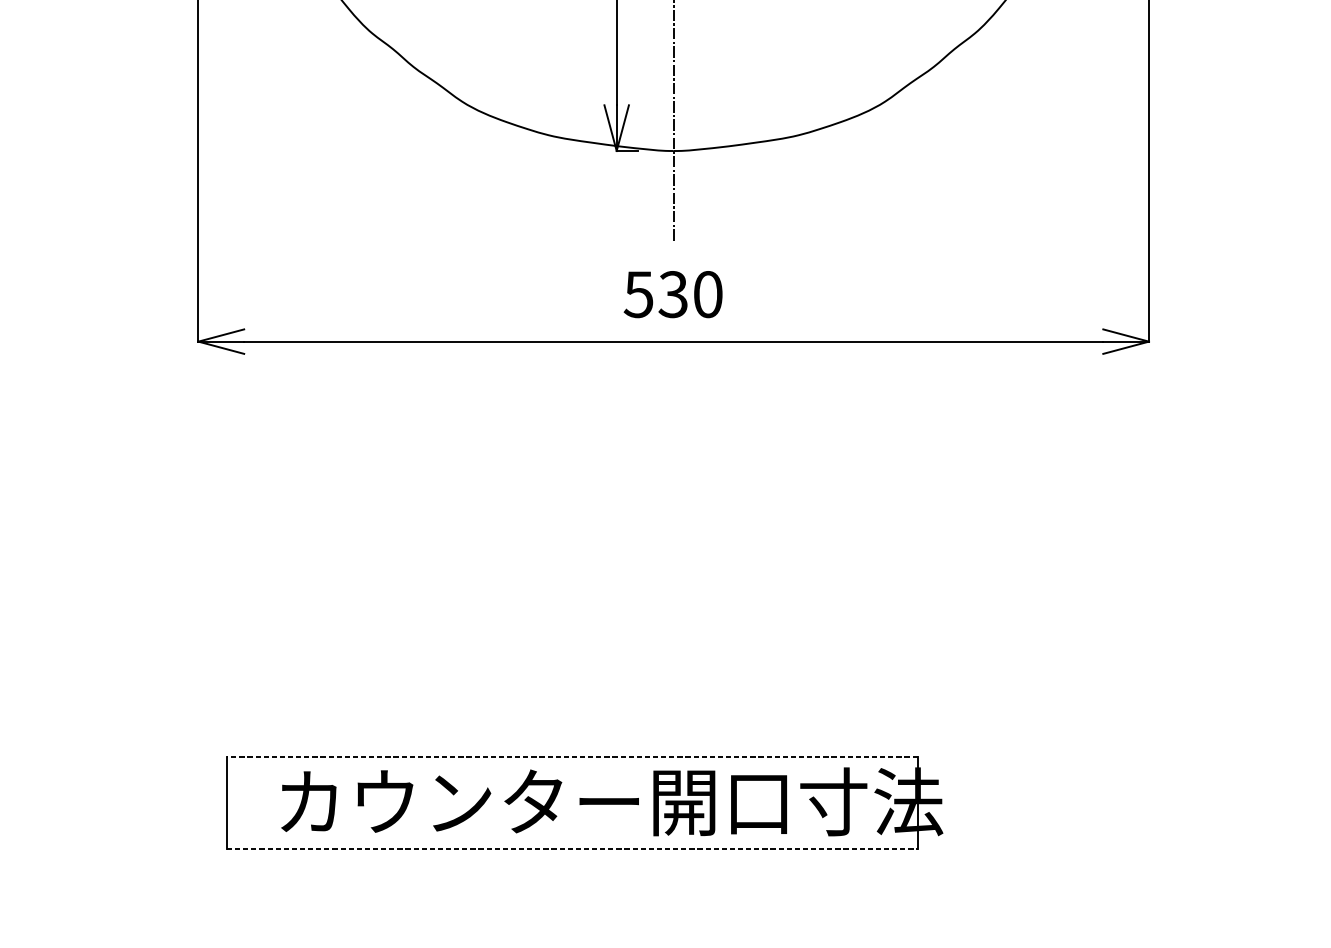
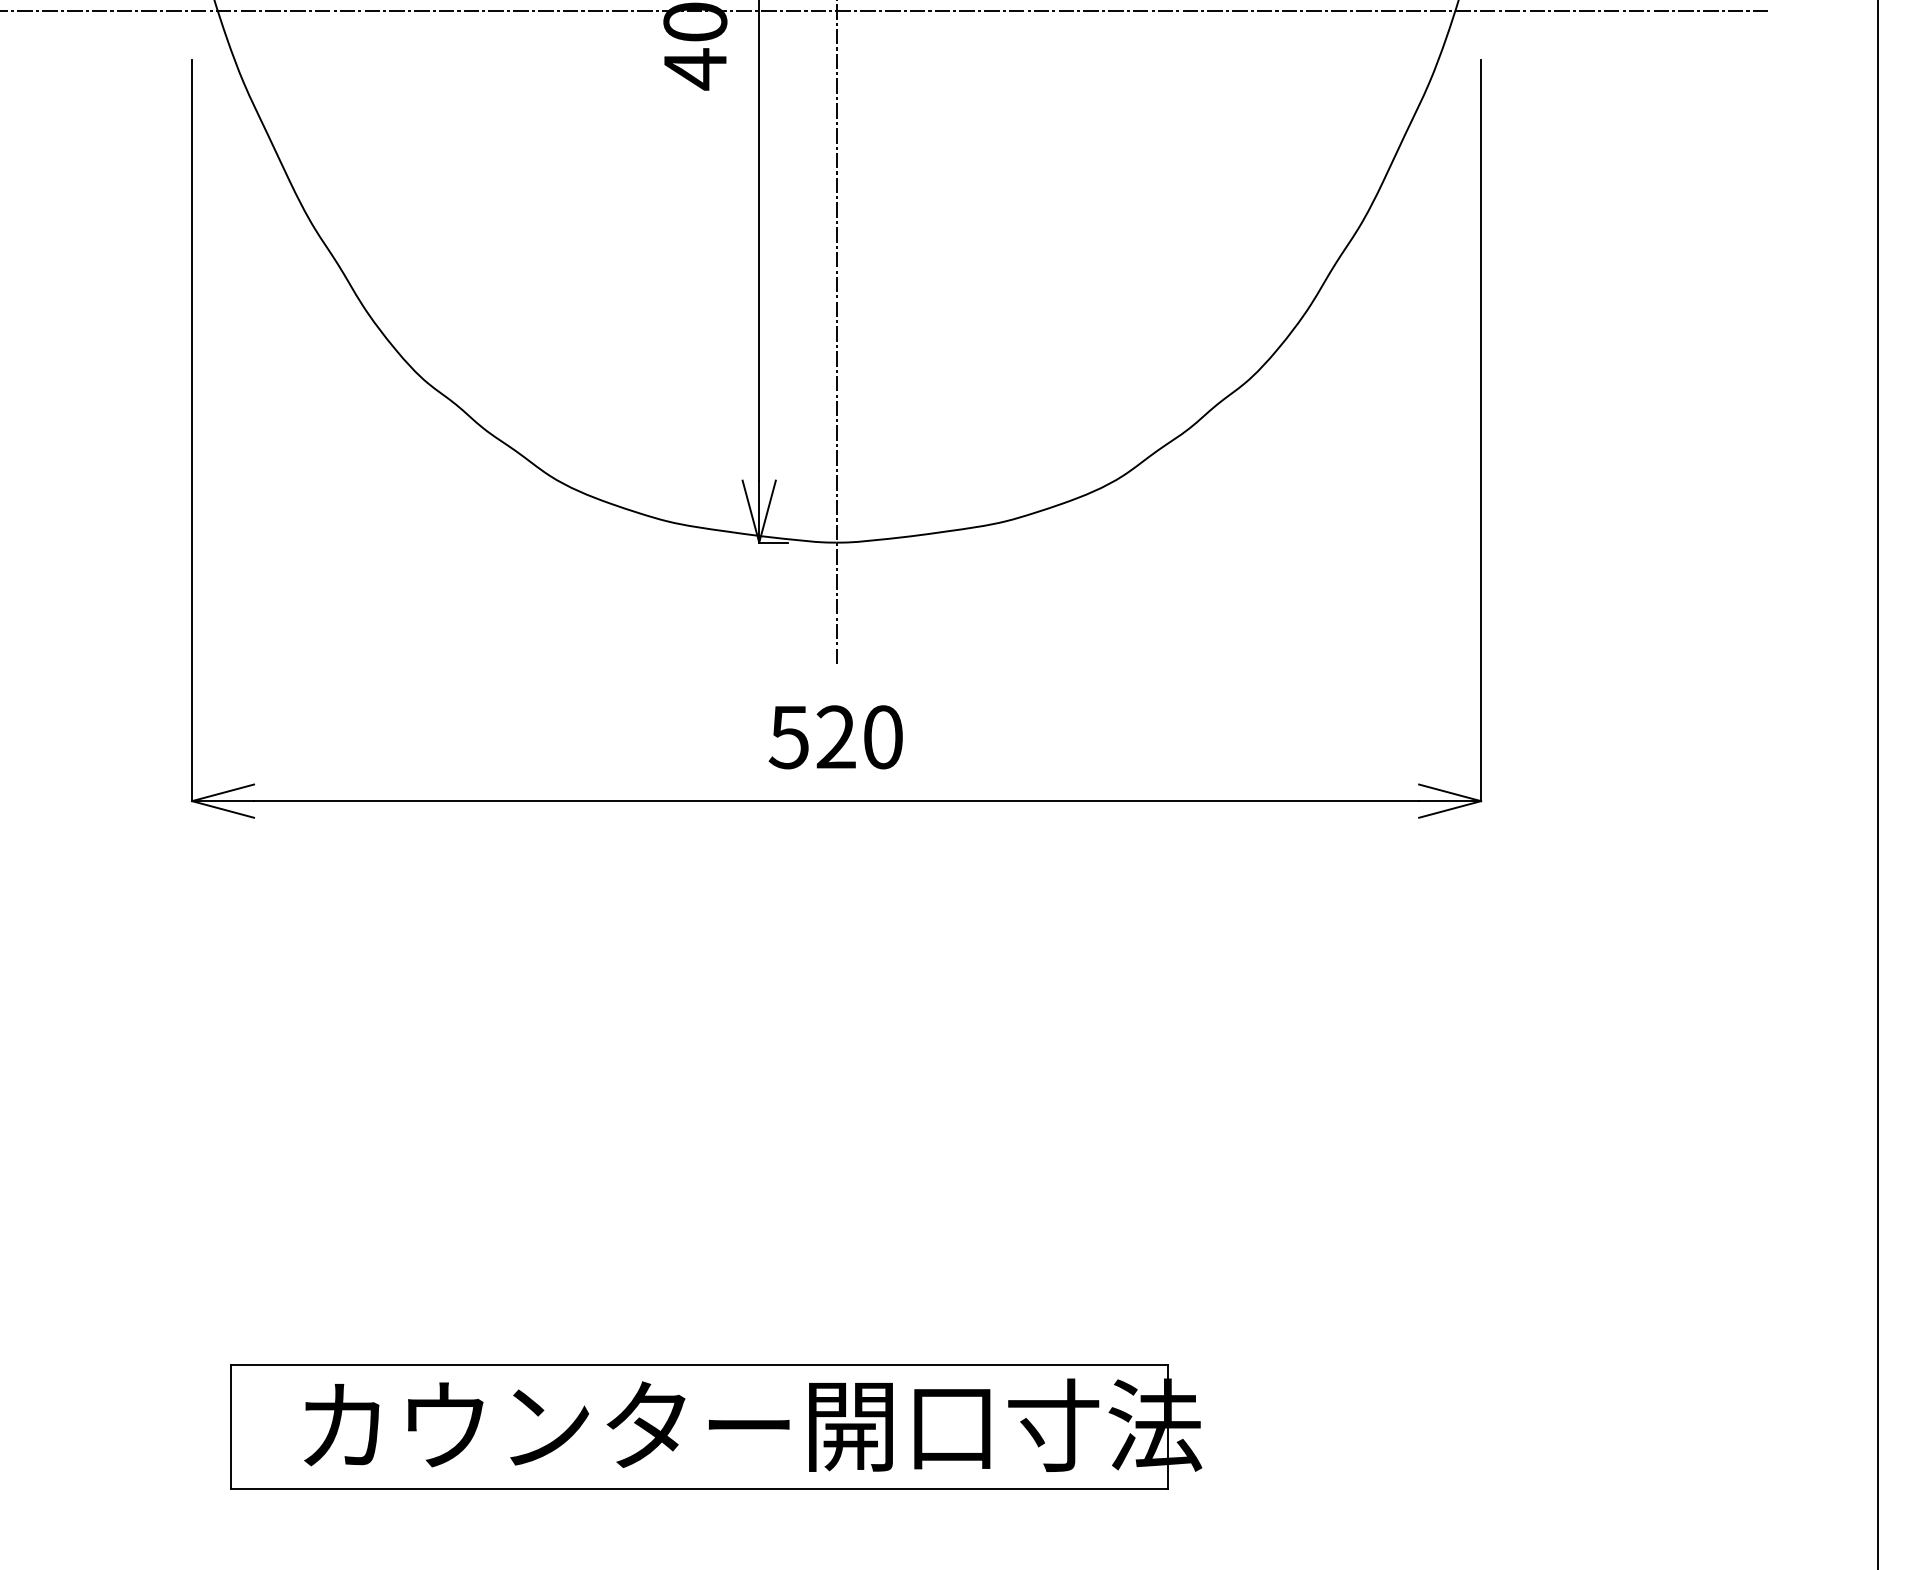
text: (672, 294) -> (835, 737), 530 -> 520
line: (571, 757) -> (698, 1364), dashed -> solid
line: (572, 848) -> (699, 1488), dashed -> solid

